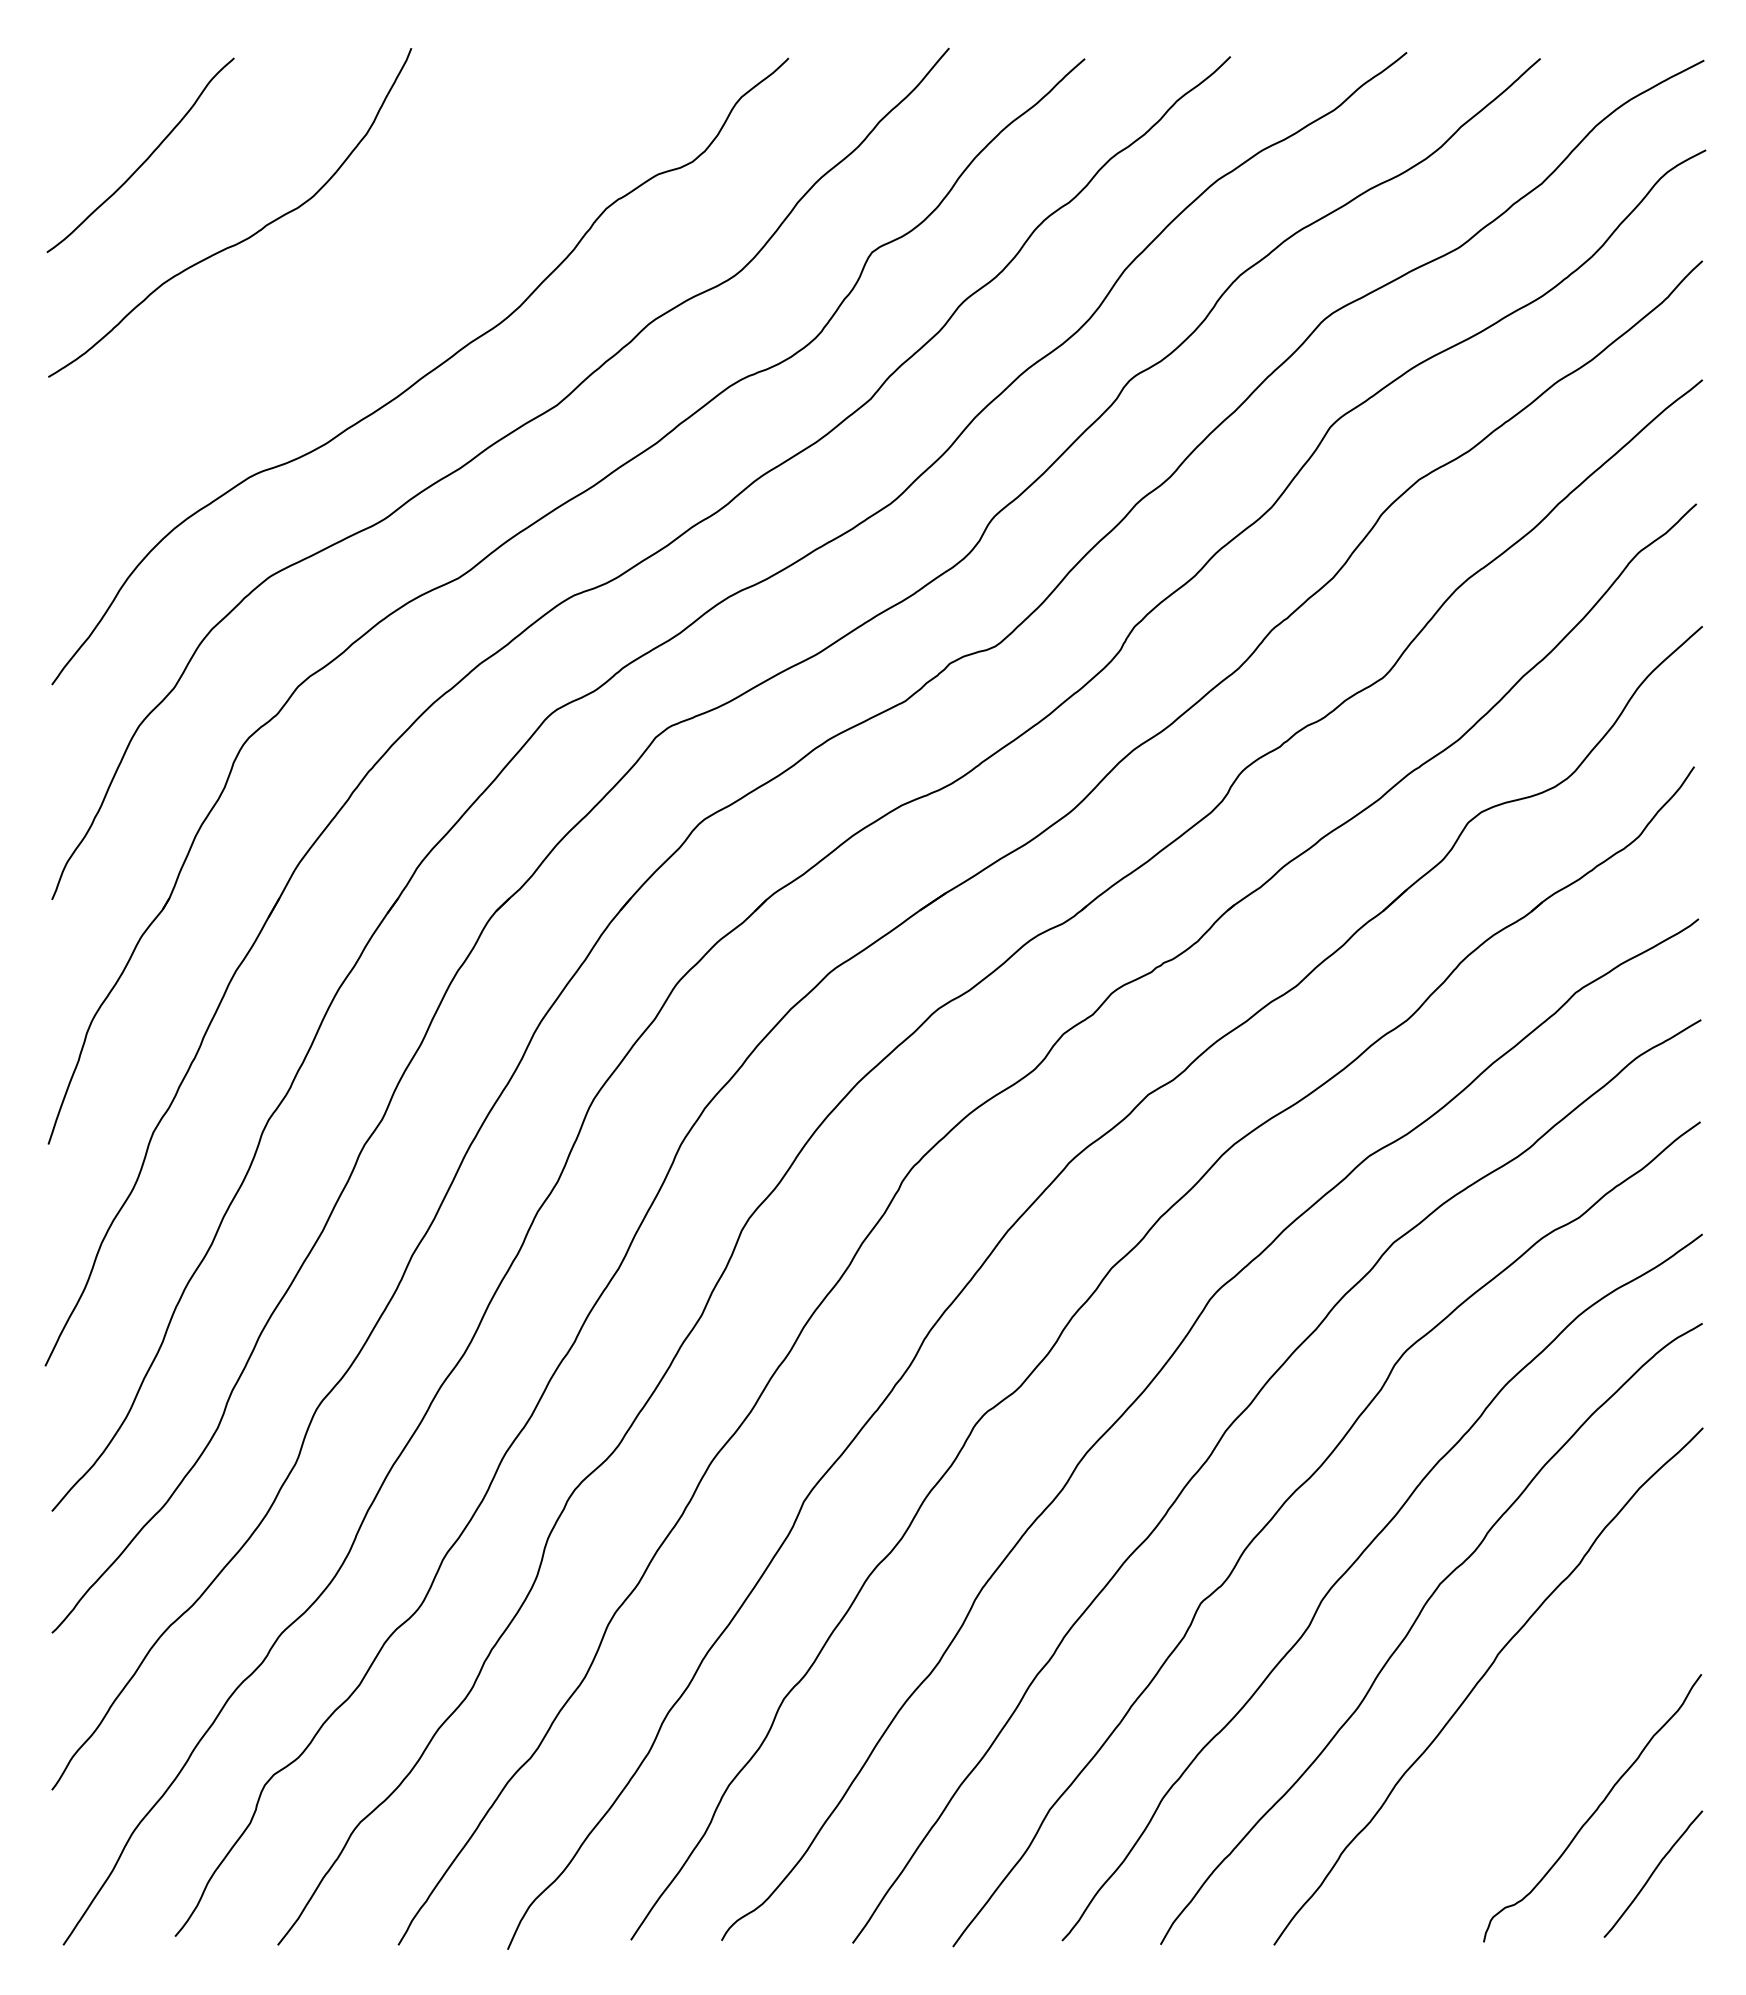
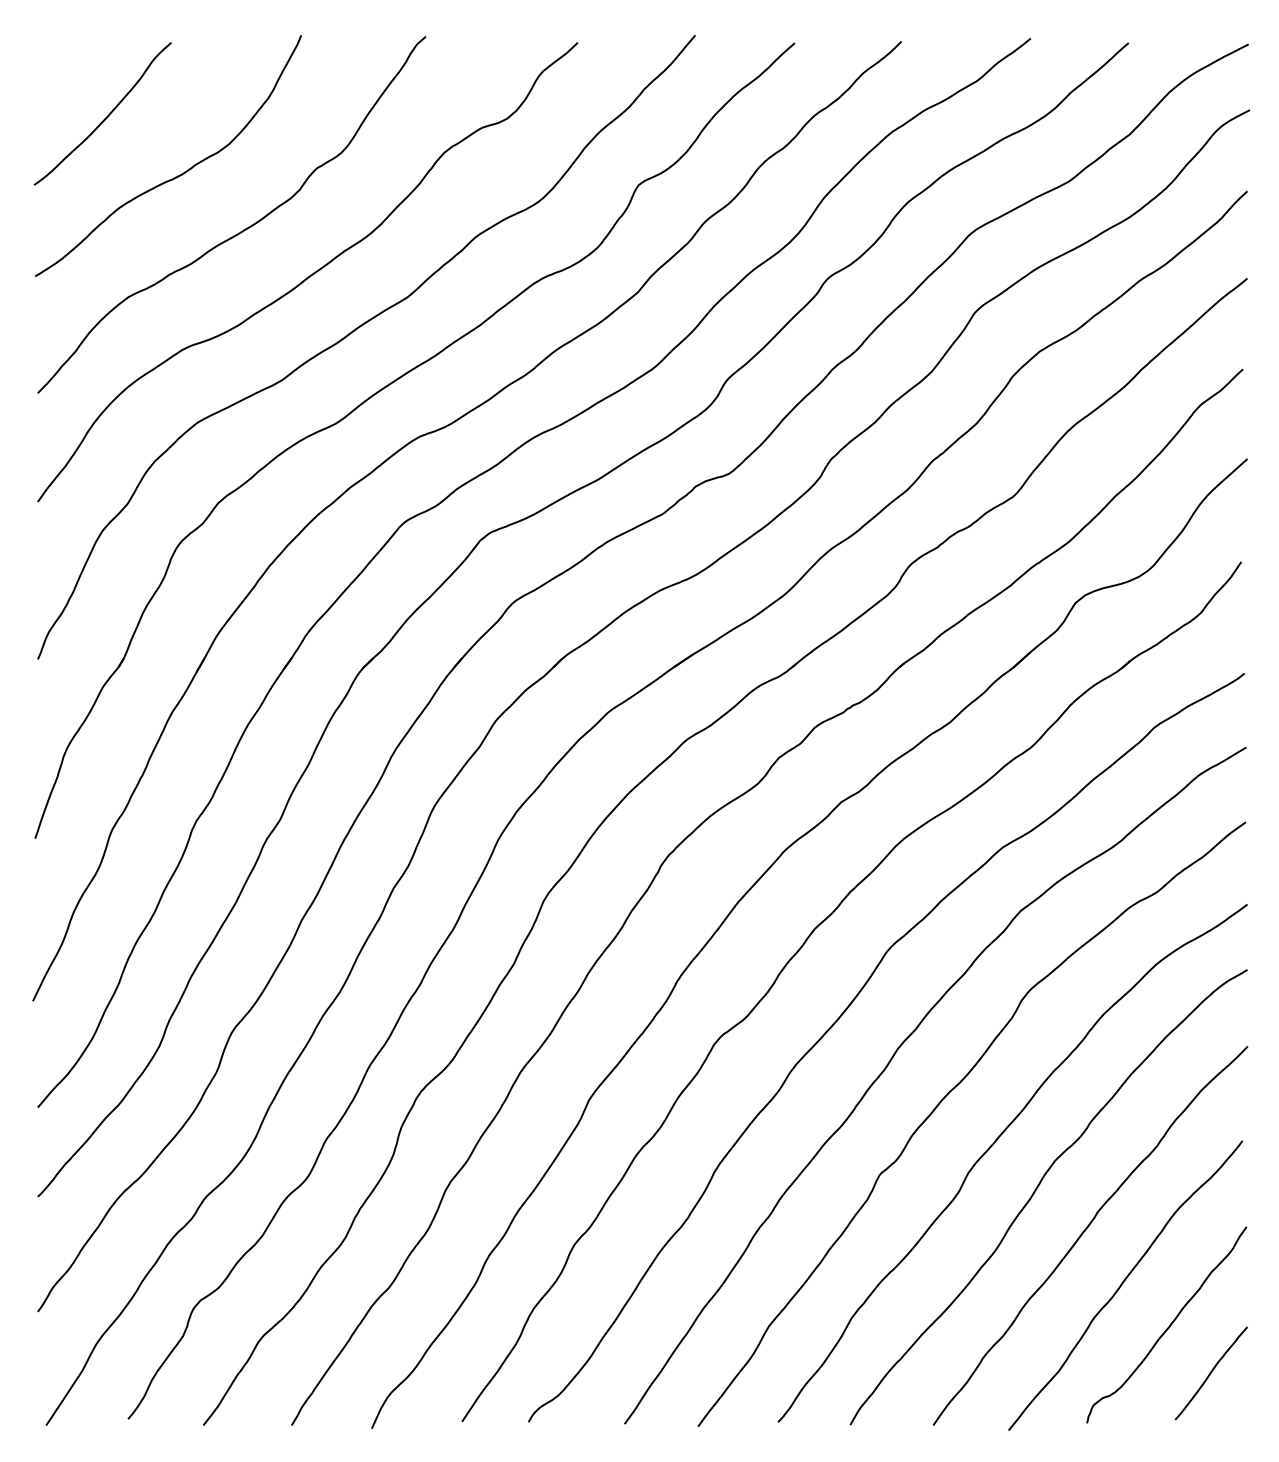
curve: (329, 315) -> (241, 231), added
curve: (1532, 1752) -> (1122, 1284), added

